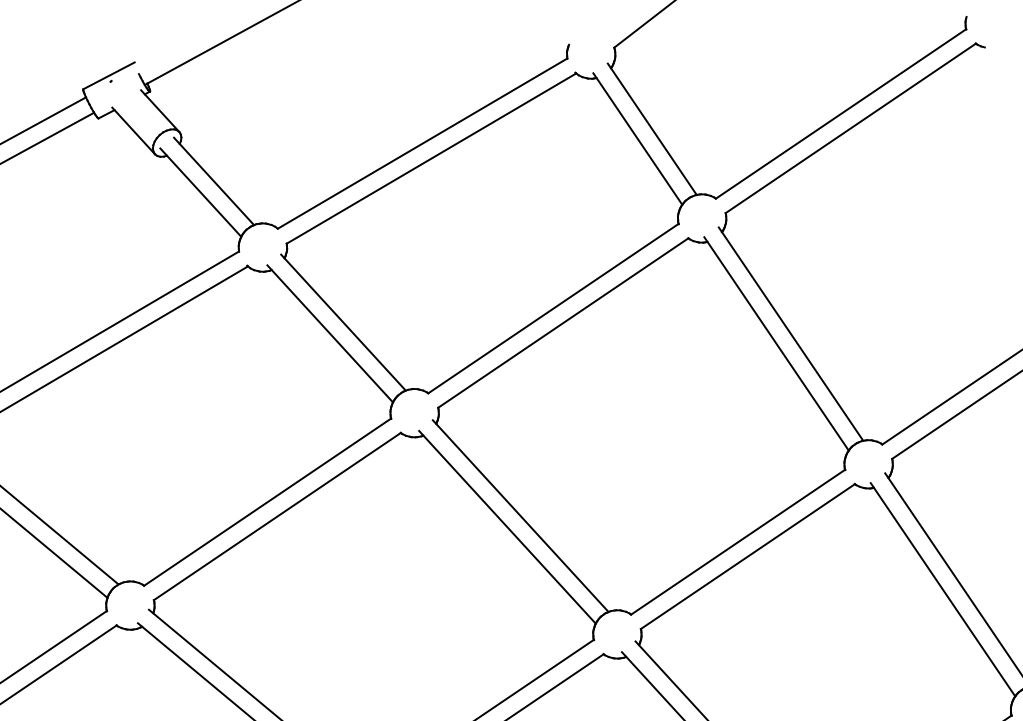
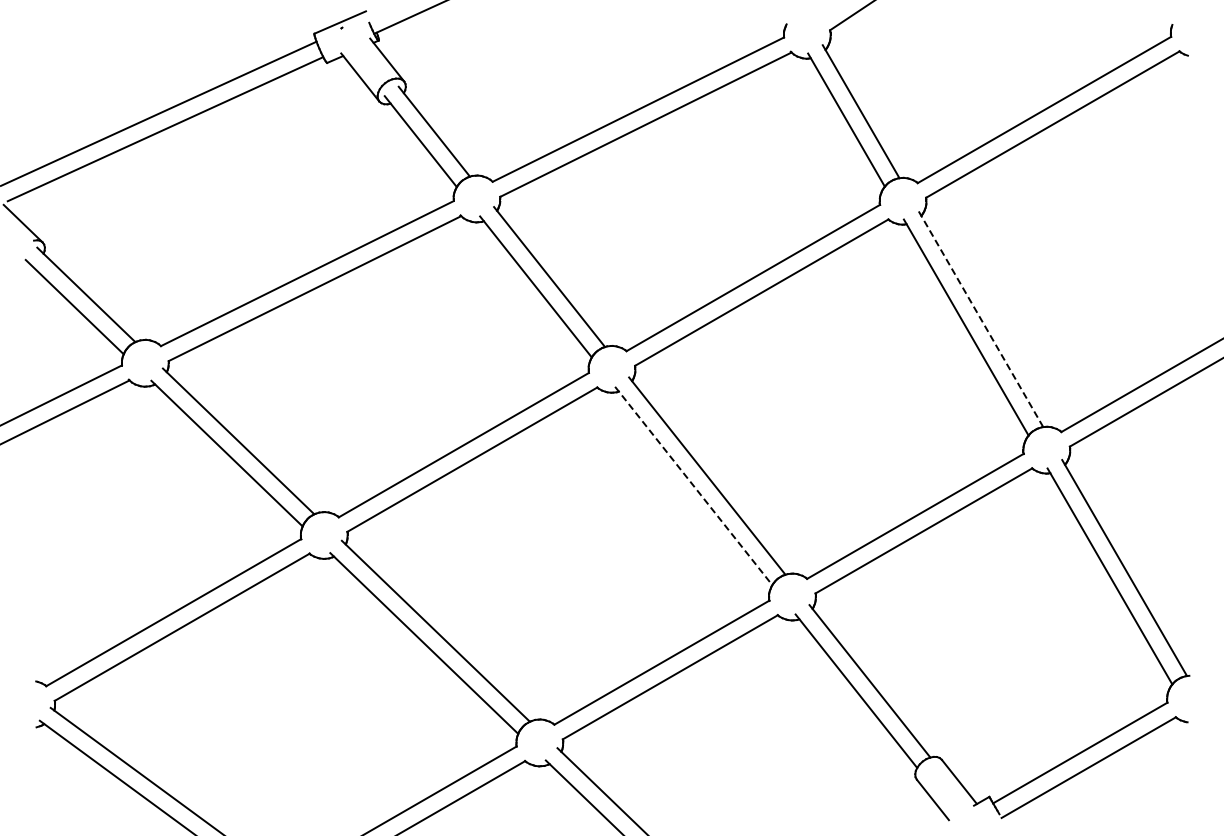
line: (790, 334) -> (980, 319), solid -> dashed
line: (507, 527) -> (693, 486), solid -> dashed

